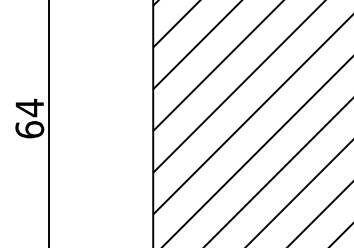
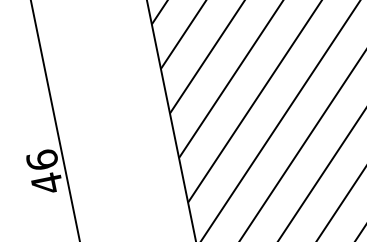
text: (29, 118) -> (44, 171), 64 -> 46

